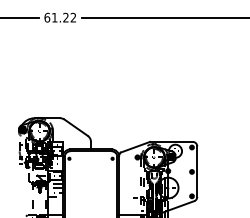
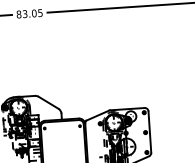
text: (60, 17) -> (29, 13), 61.22 -> 83.05

